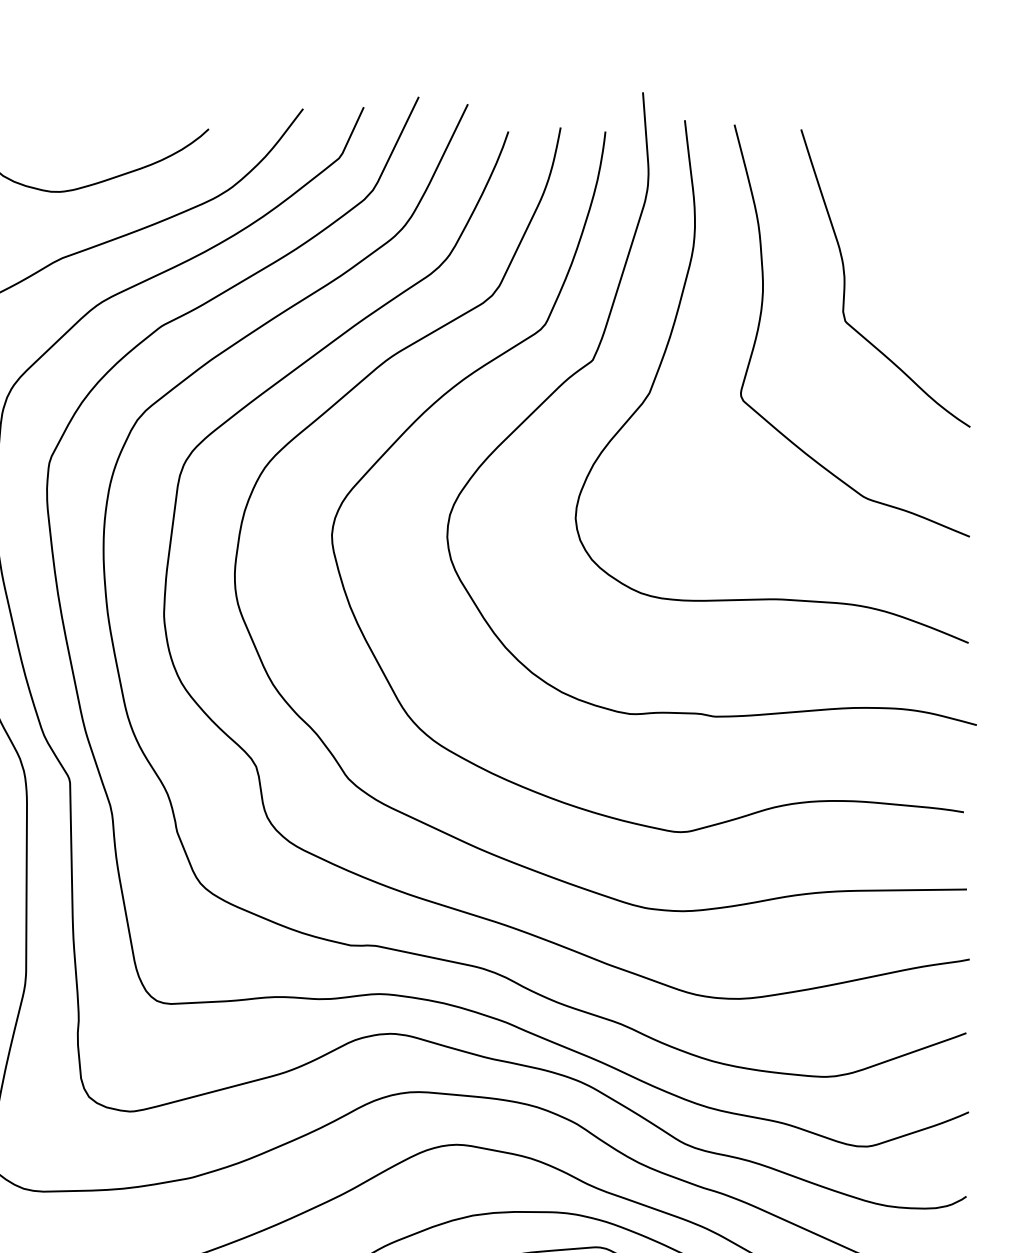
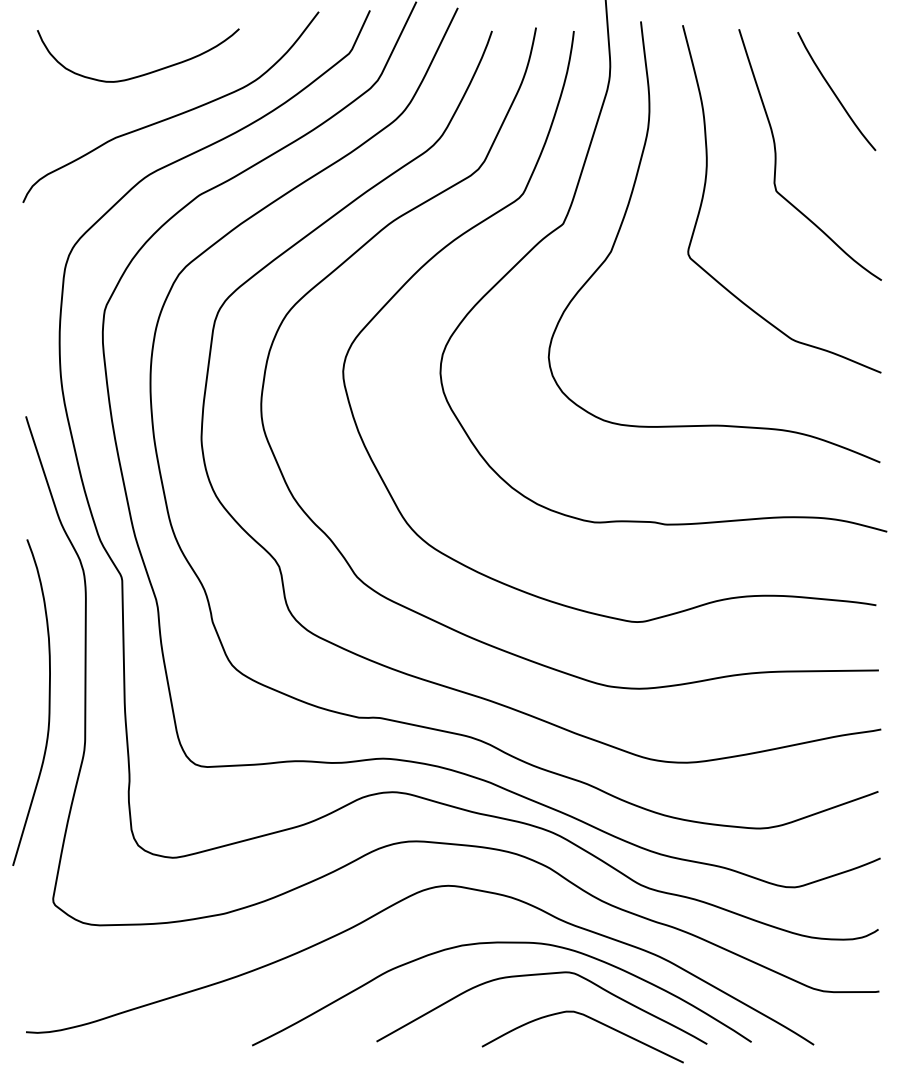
curve: (914, 203) -> (834, 91), added

